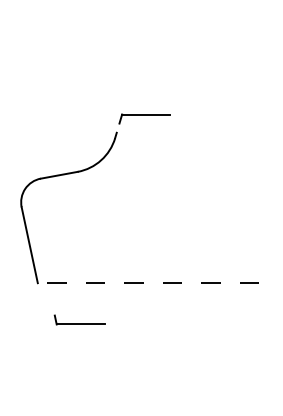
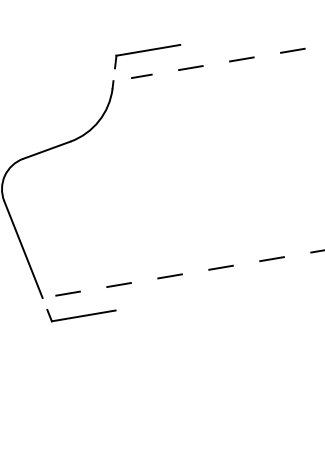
line: (204, 132) -> (229, 61), added
part: (79, 319) -> (80, 309), moved

